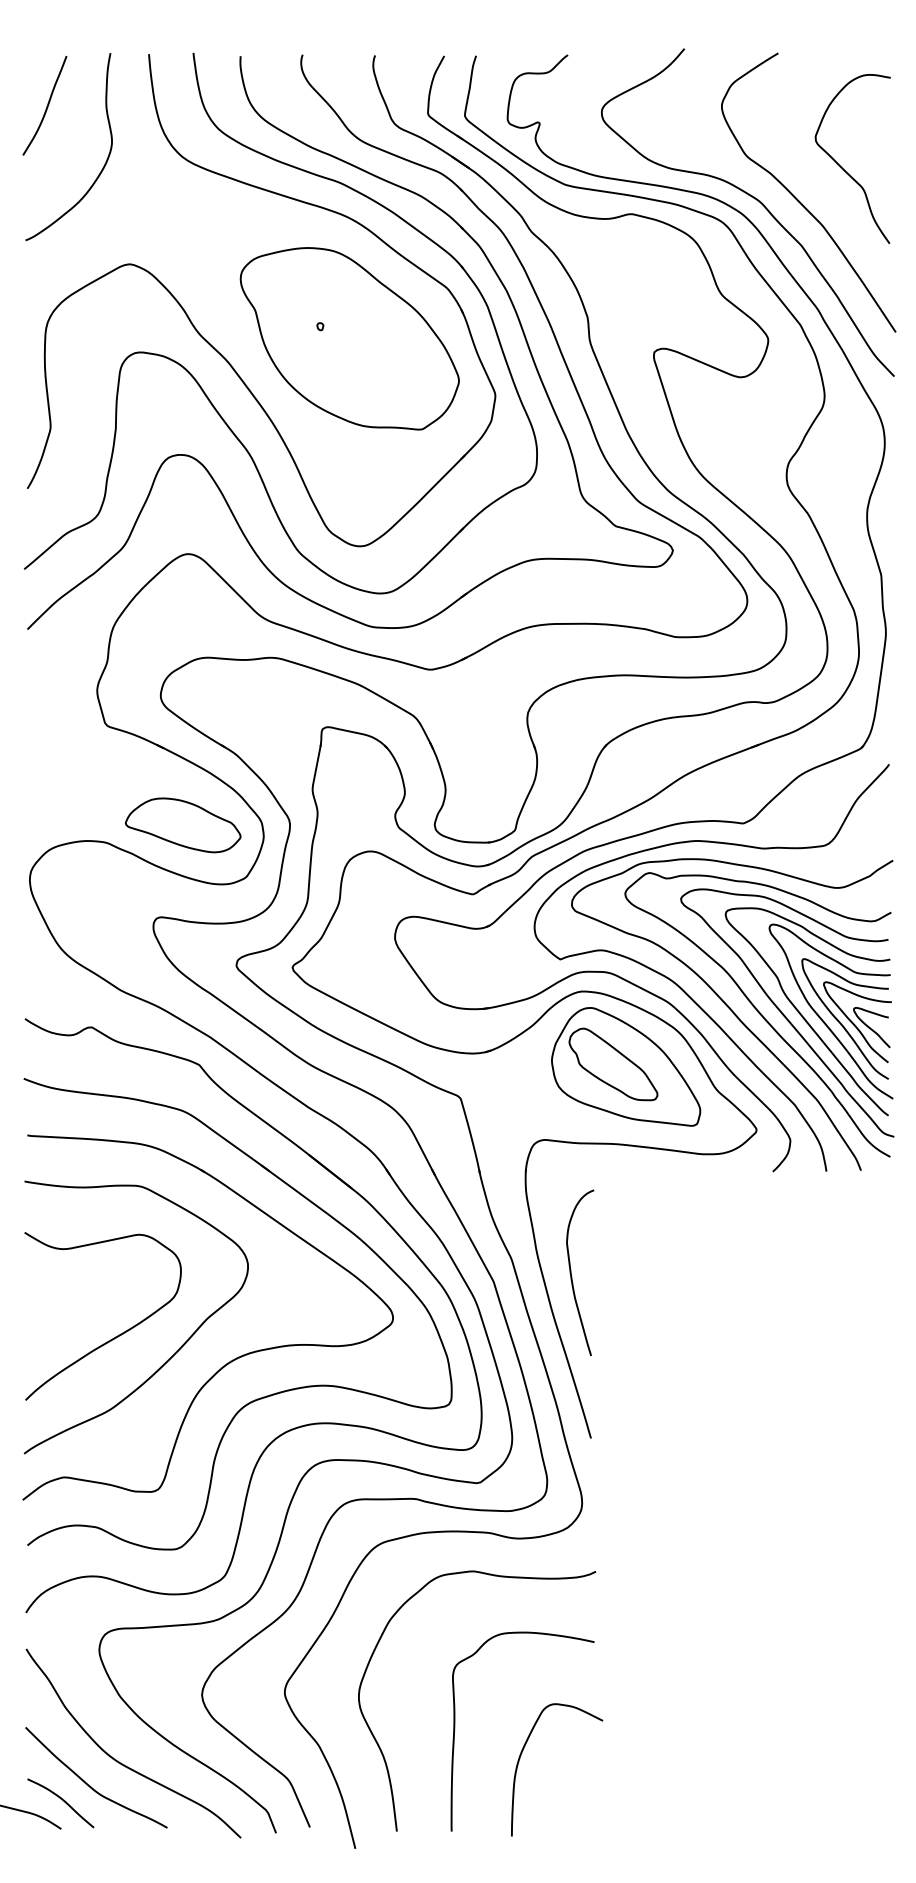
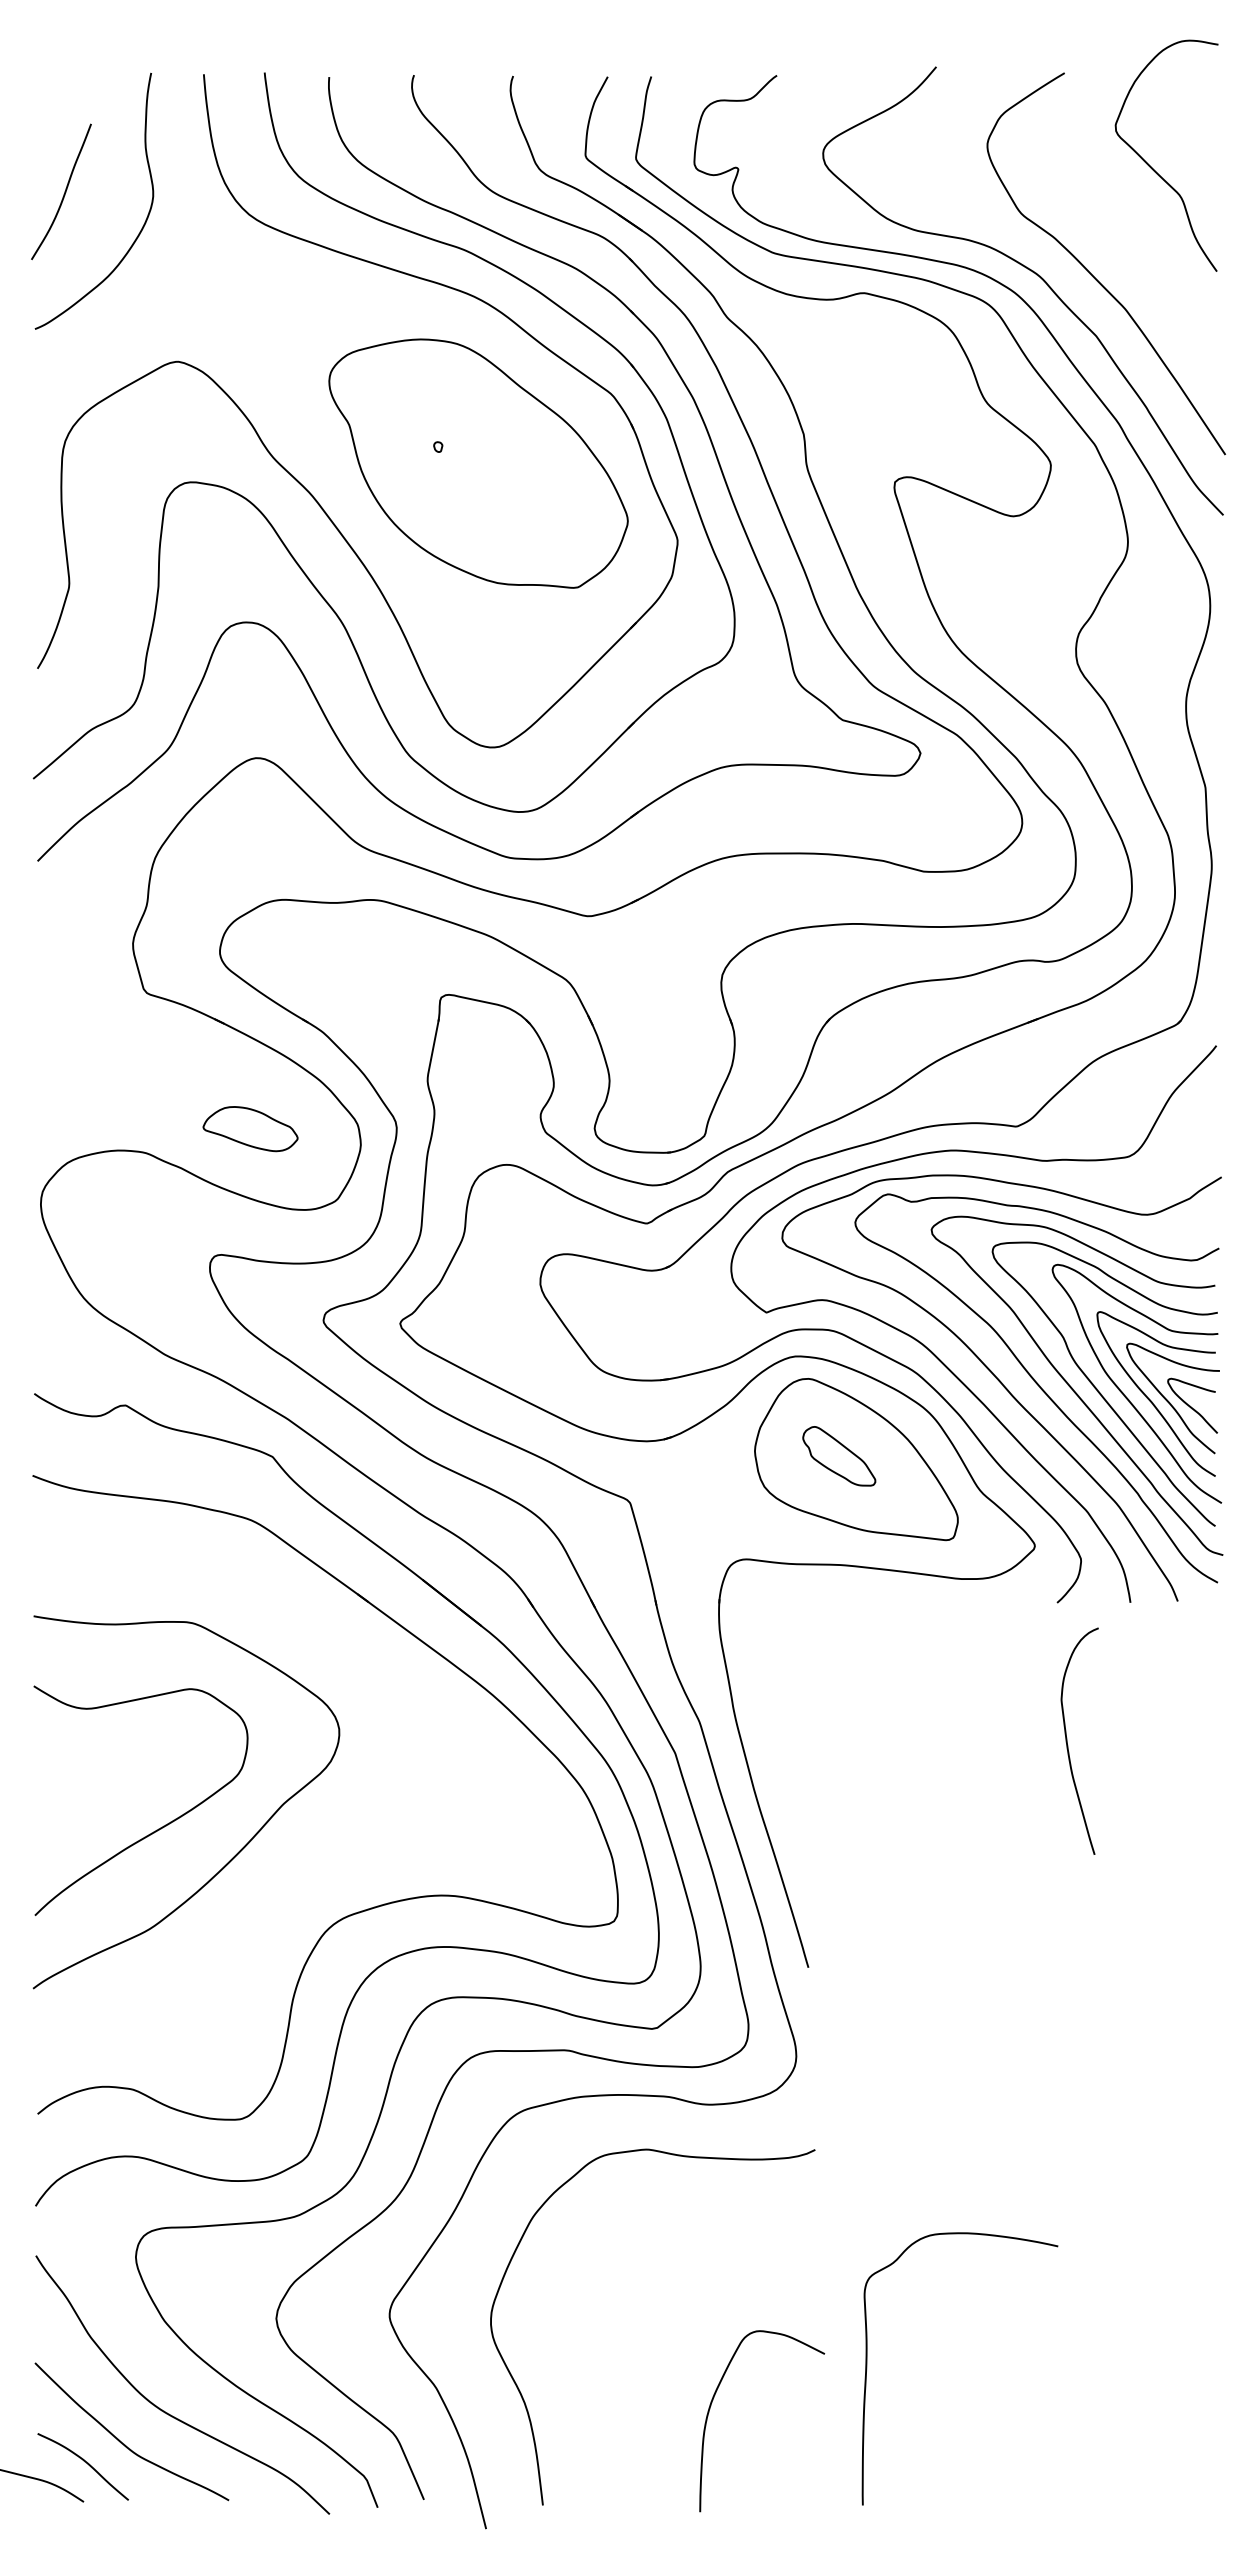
curve: (47, 105) -> (64, 191), moved
curve: (843, 168) -> (1153, 168), moved
part: (183, 824) -> (250, 1128), size x0.6
part: (613, 1064) -> (839, 1456), size x0.6
curve: (571, 1272) -> (1067, 1740), moved
part: (232, 1360) -> (317, 1860), removed
curve: (455, 1731) -> (867, 2368), moved

